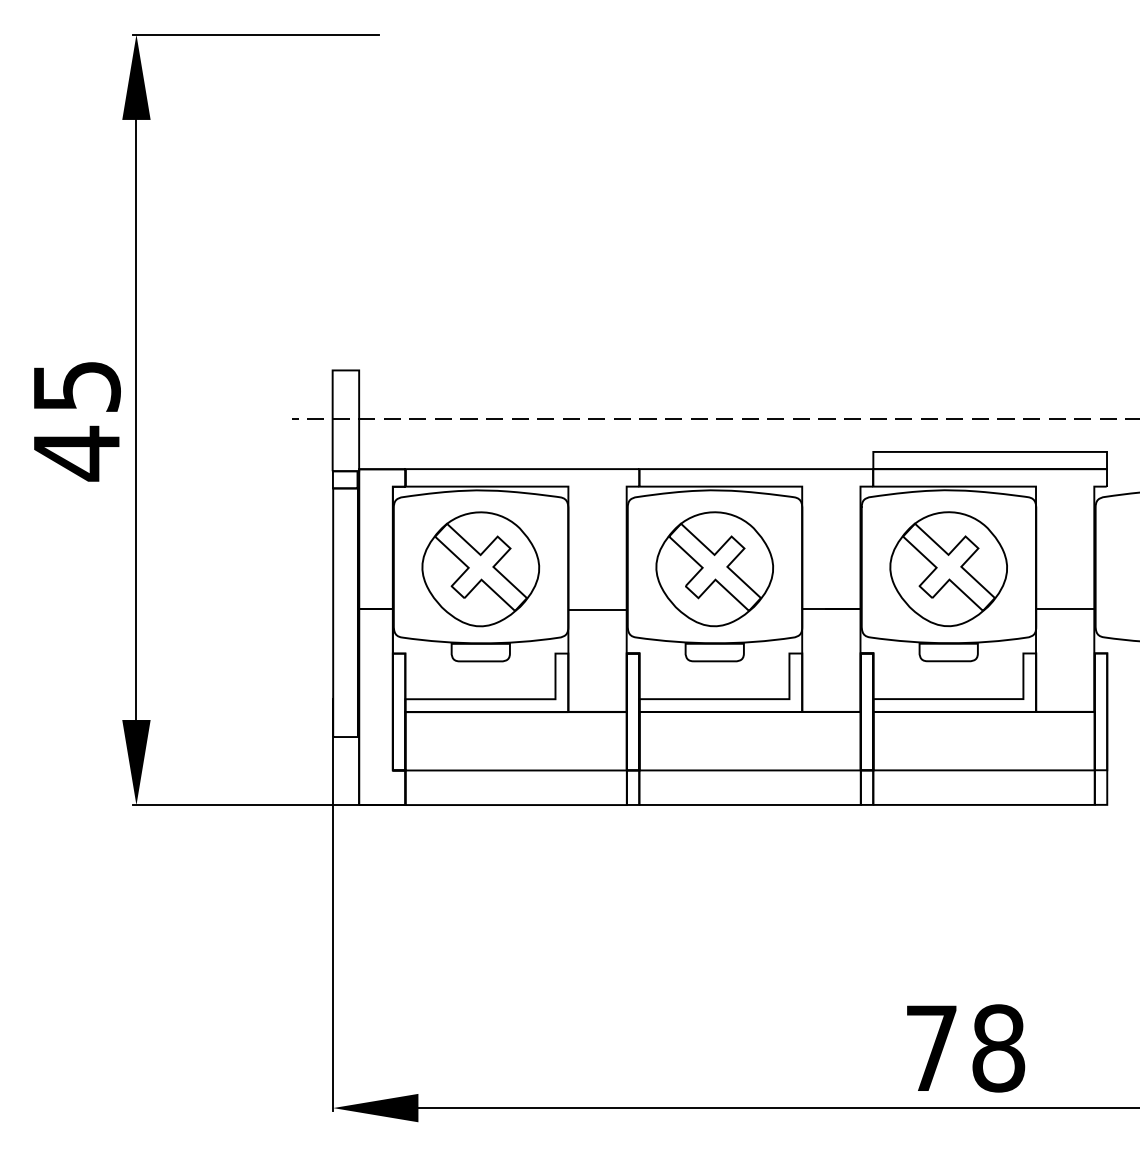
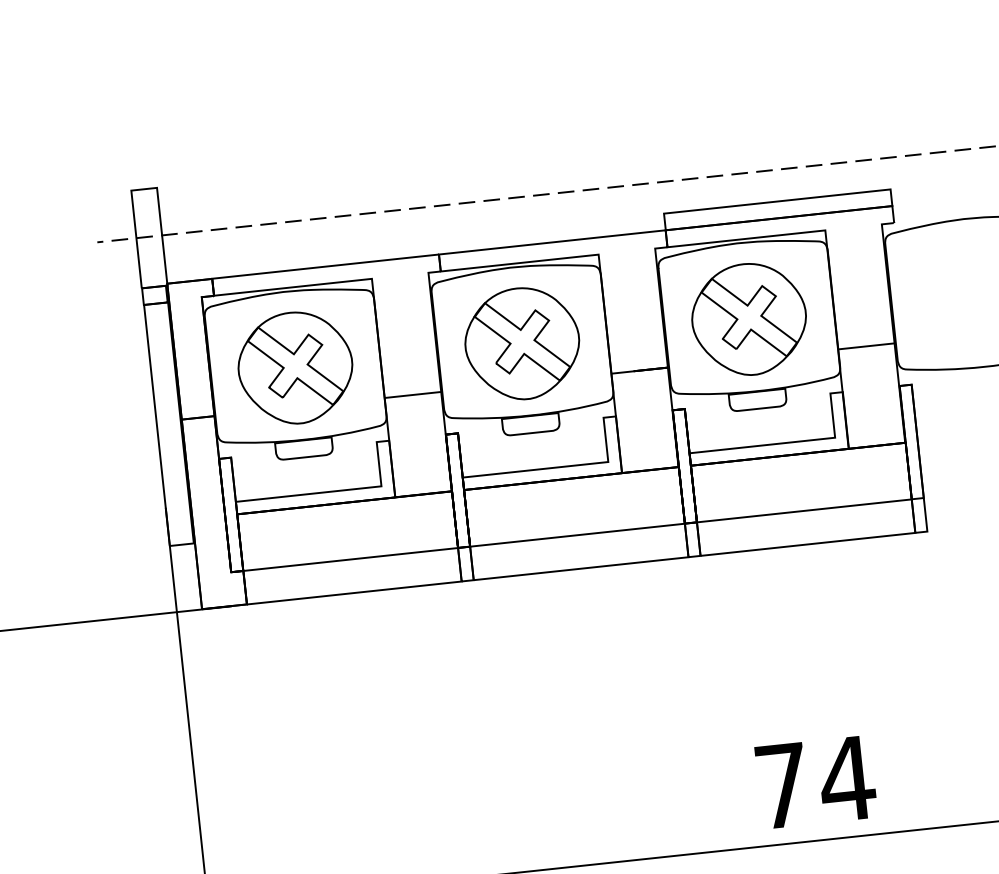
text: (998, 1048) -> (847, 779), 78 -> 74

